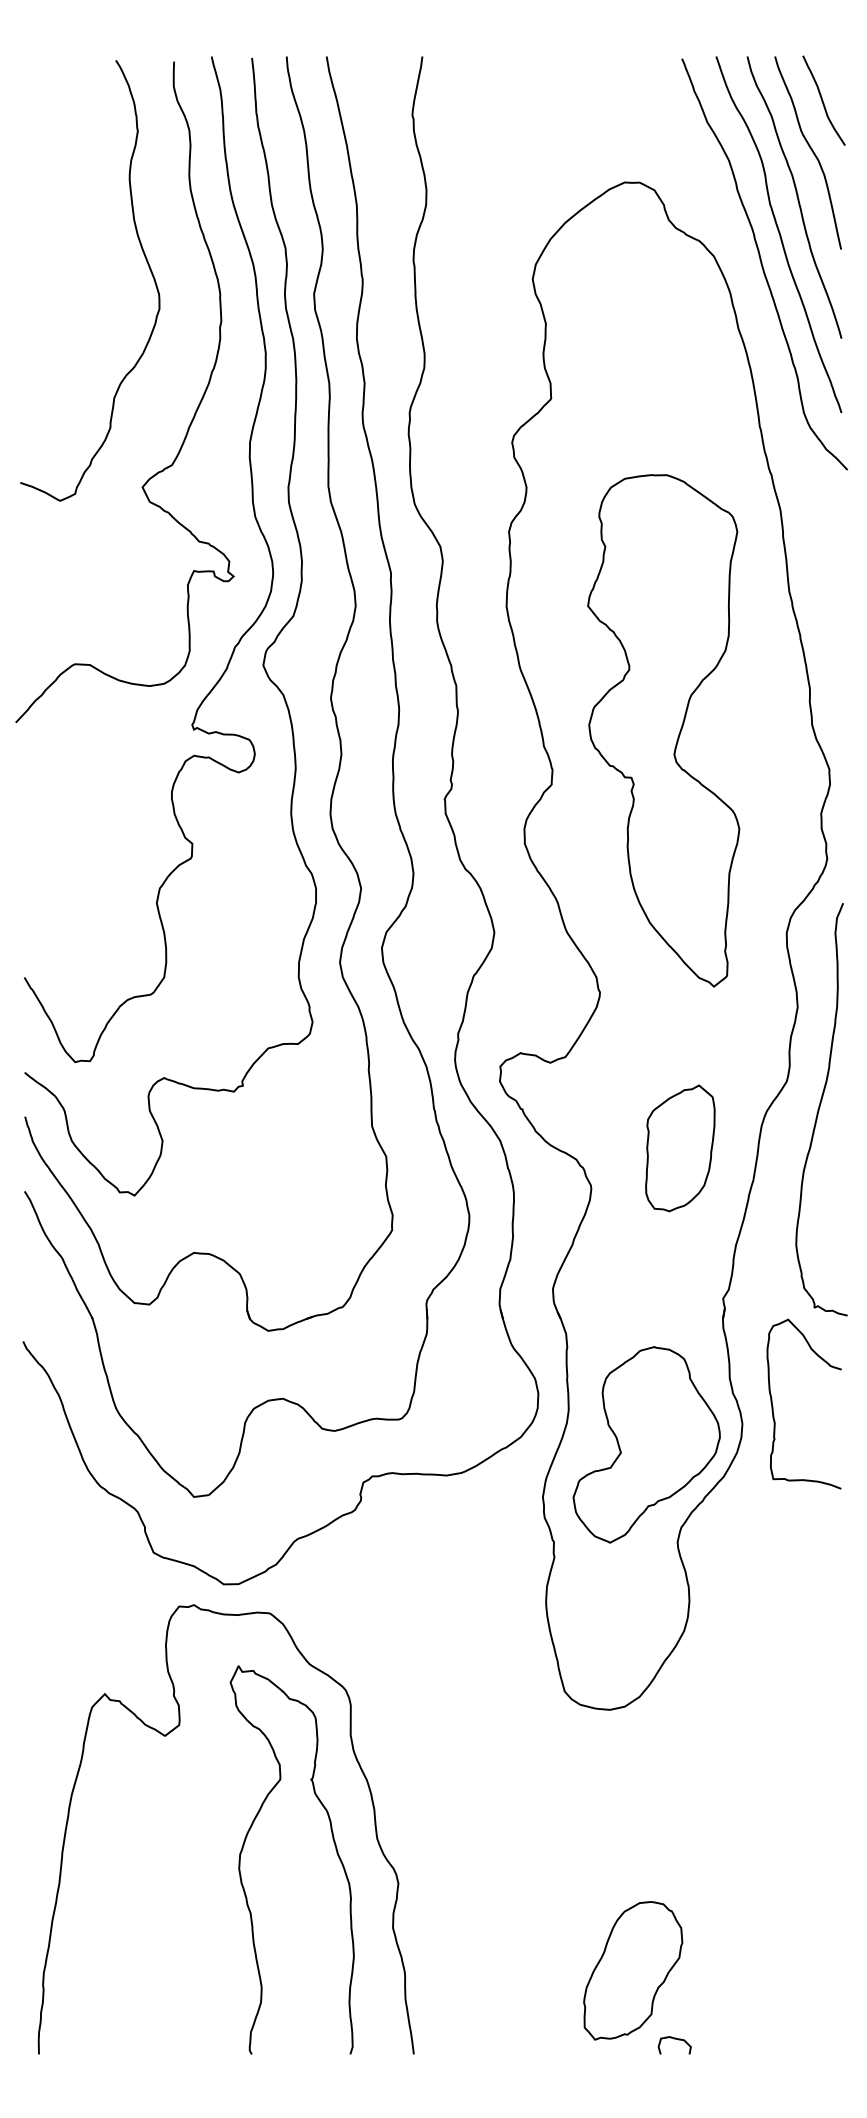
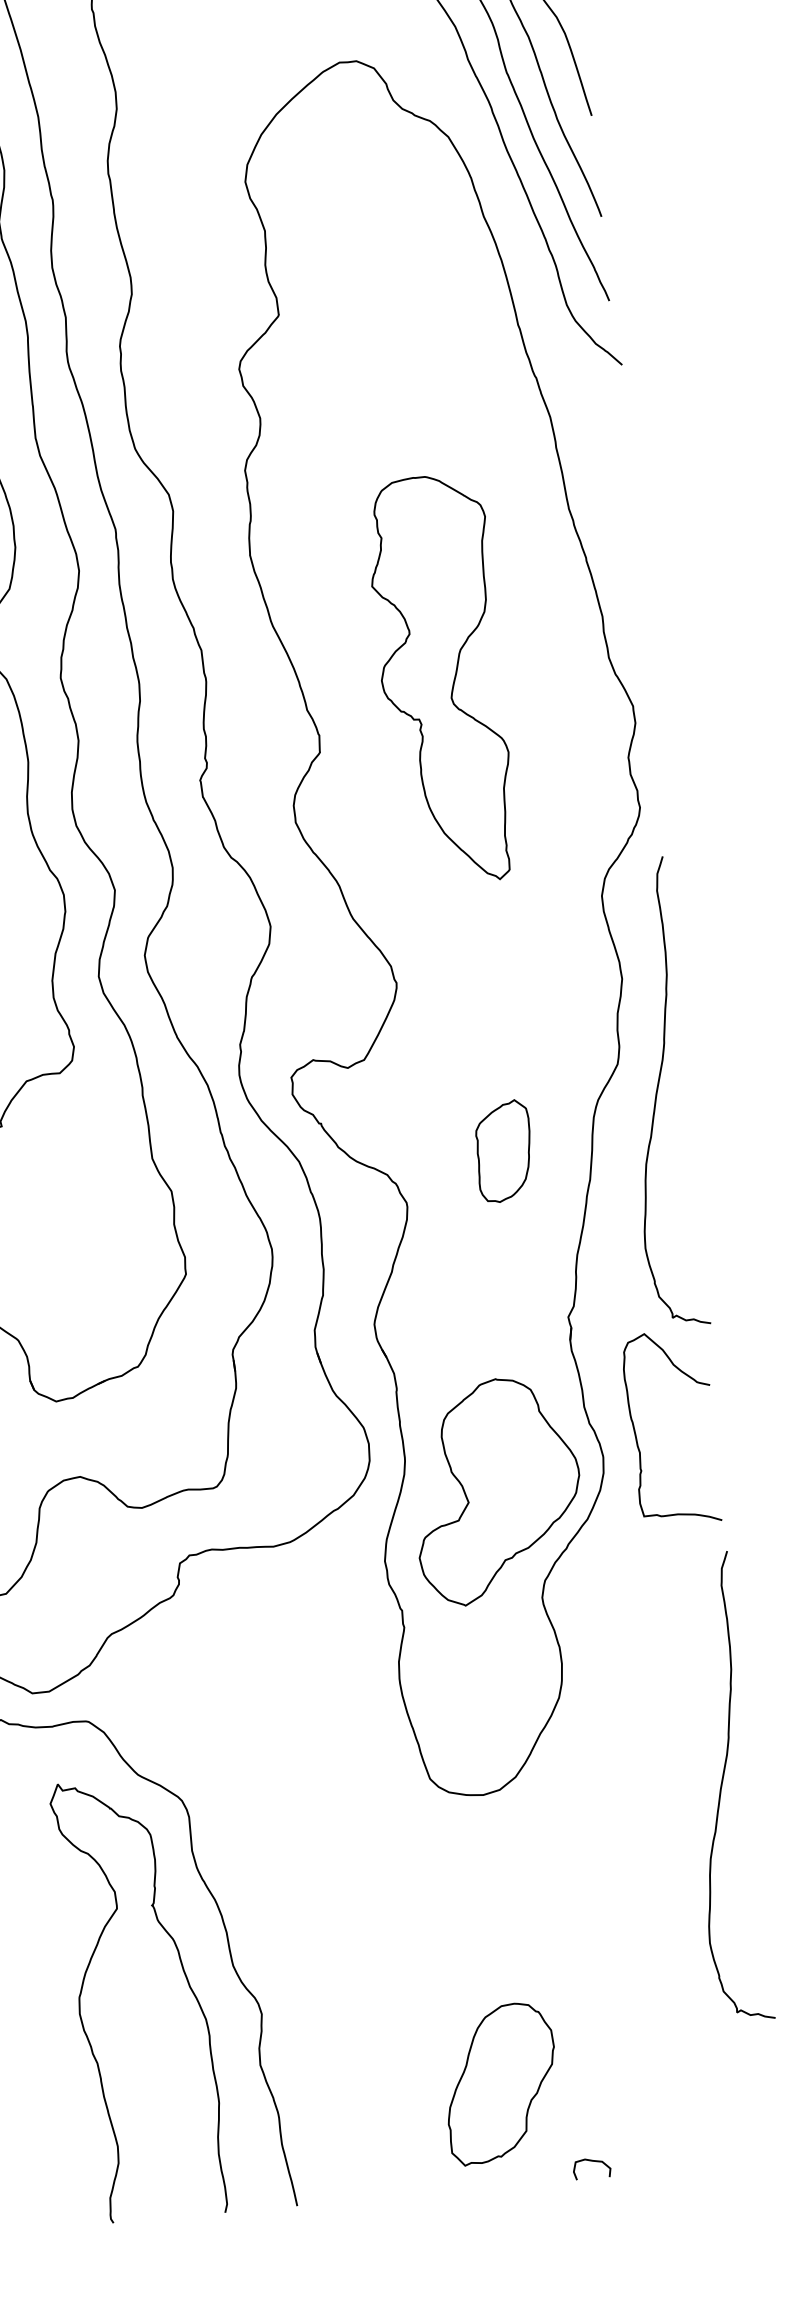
part: (663, 730) -> (440, 679), size x0.7
part: (680, 1148) -> (504, 1151), size x0.7
curve: (819, 1722) -> (722, 1787), added
part: (633, 1970) -> (501, 2083), moved

